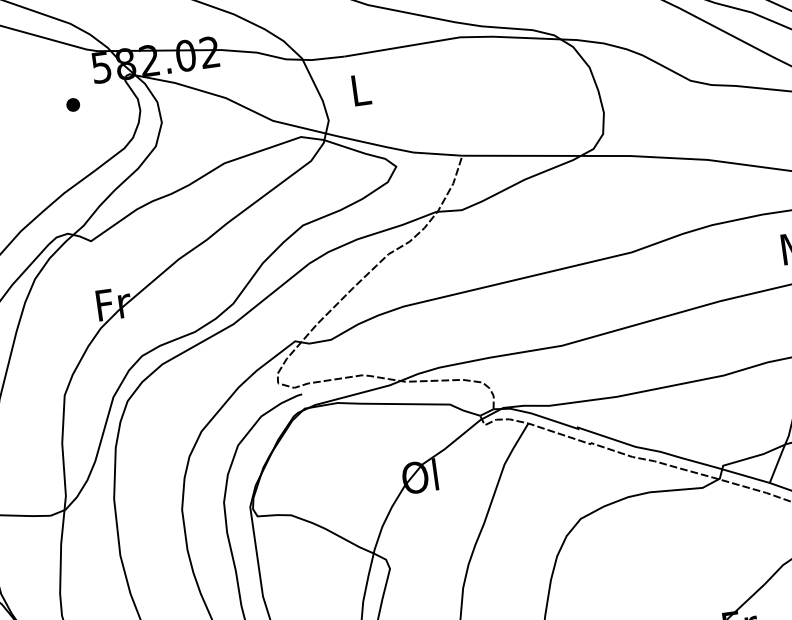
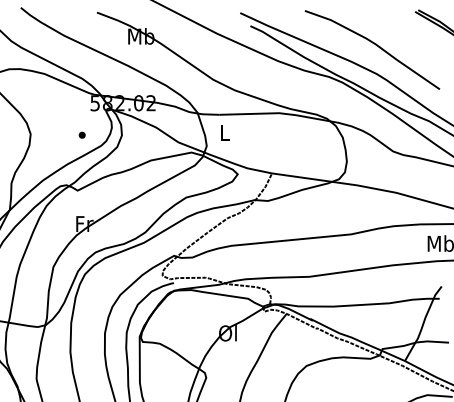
part: (71, 103) -> (81, 134), moved

